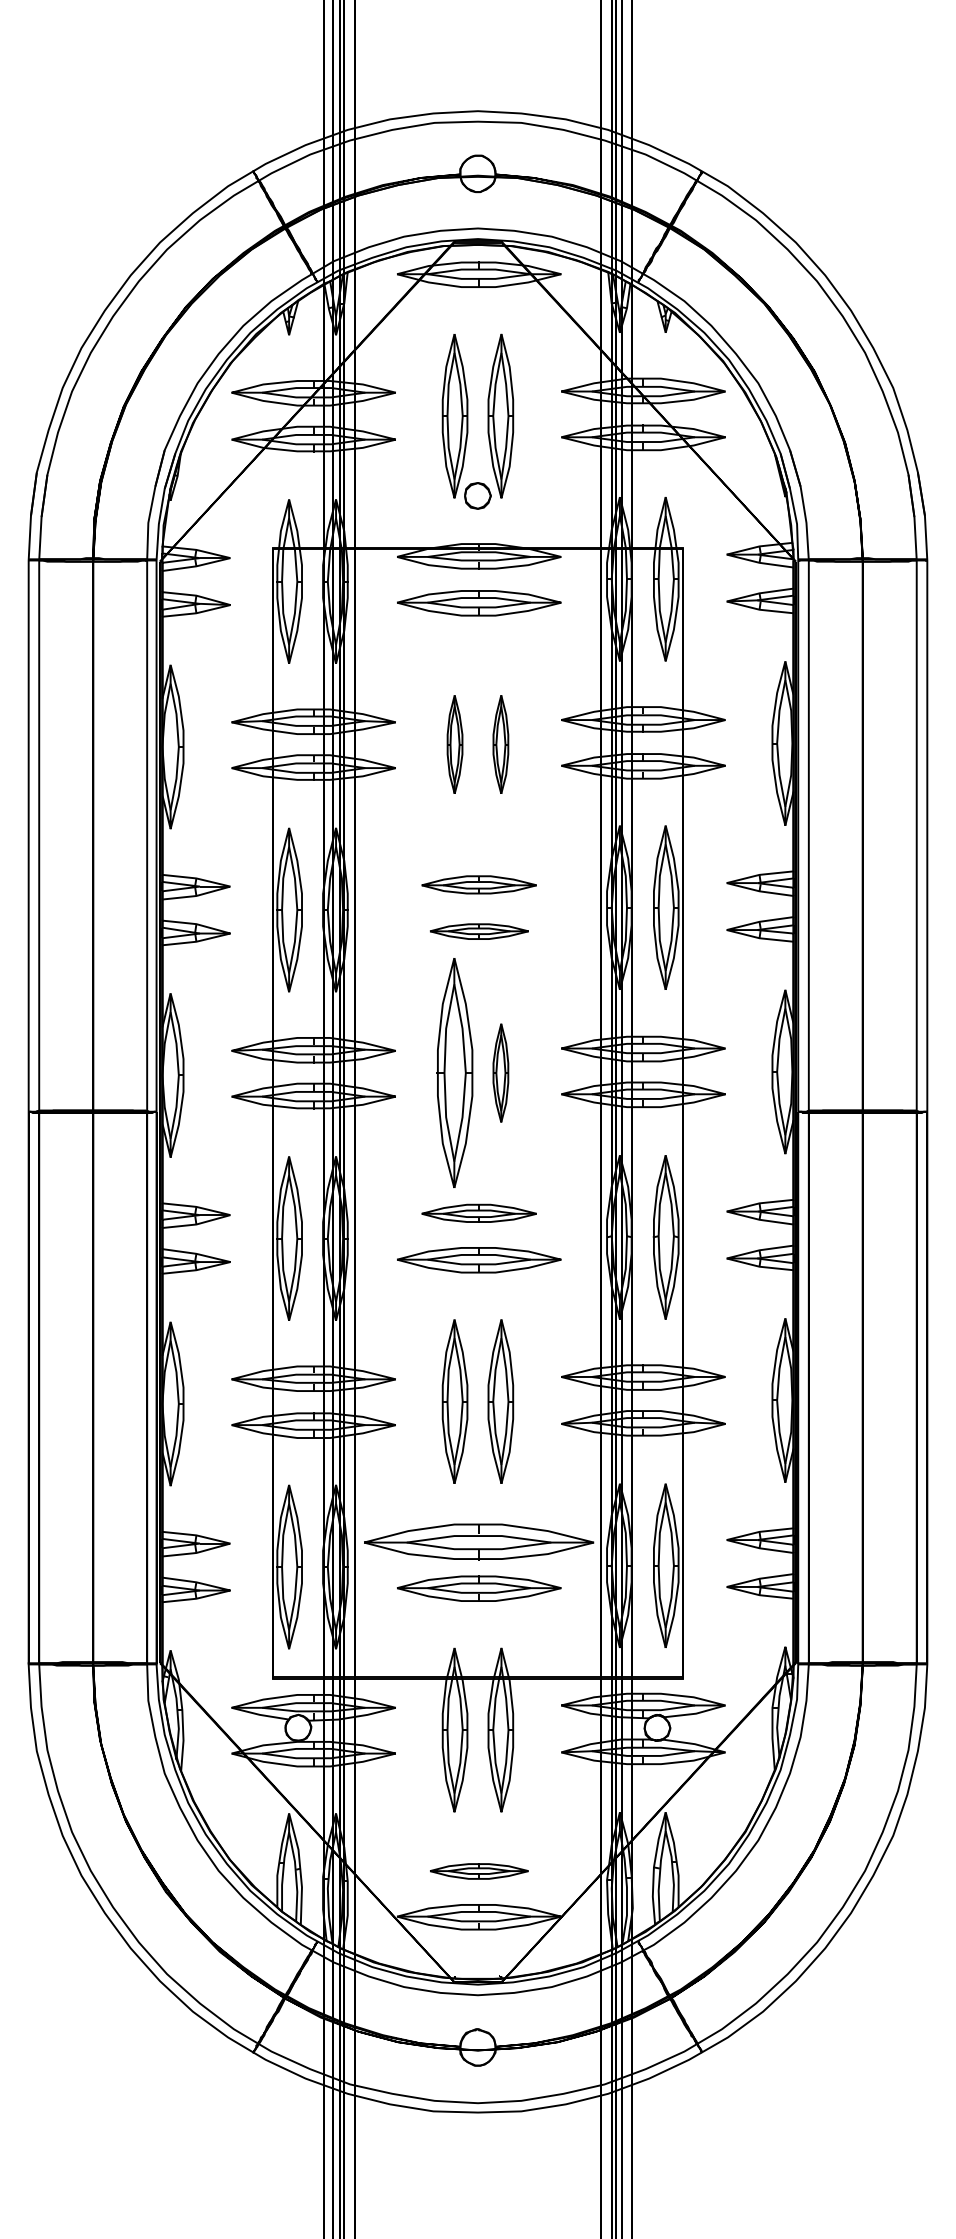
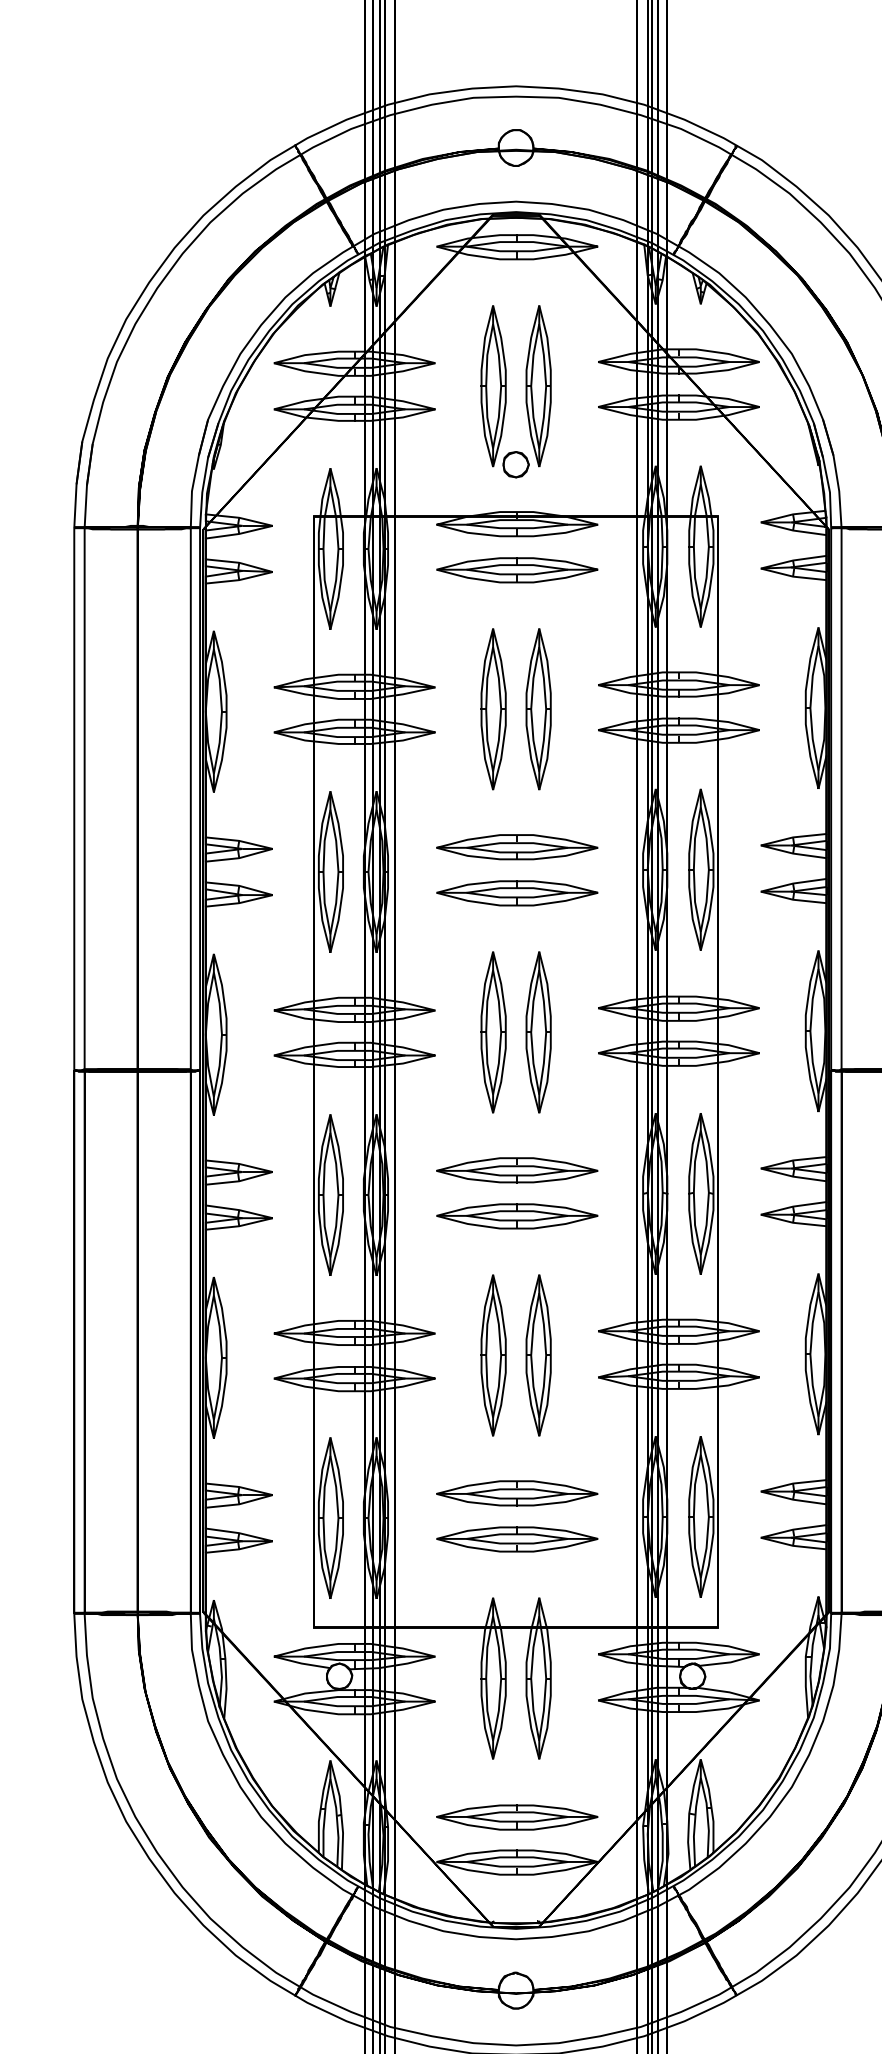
part: (454, 744) -> (493, 709), size x1.67
part: (500, 744) -> (538, 709), size x1.67
part: (479, 884) -> (517, 846), size x1.43
part: (479, 931) -> (517, 893), size x1.67
part: (500, 1072) -> (538, 1031), size x1.67
part: (454, 1073) -> (493, 1032), size x0.71
part: (479, 1213) -> (517, 1170), size x1.43
part: (479, 1541) -> (517, 1493), size x0.71
part: (479, 1871) -> (517, 1817), size x1.67

